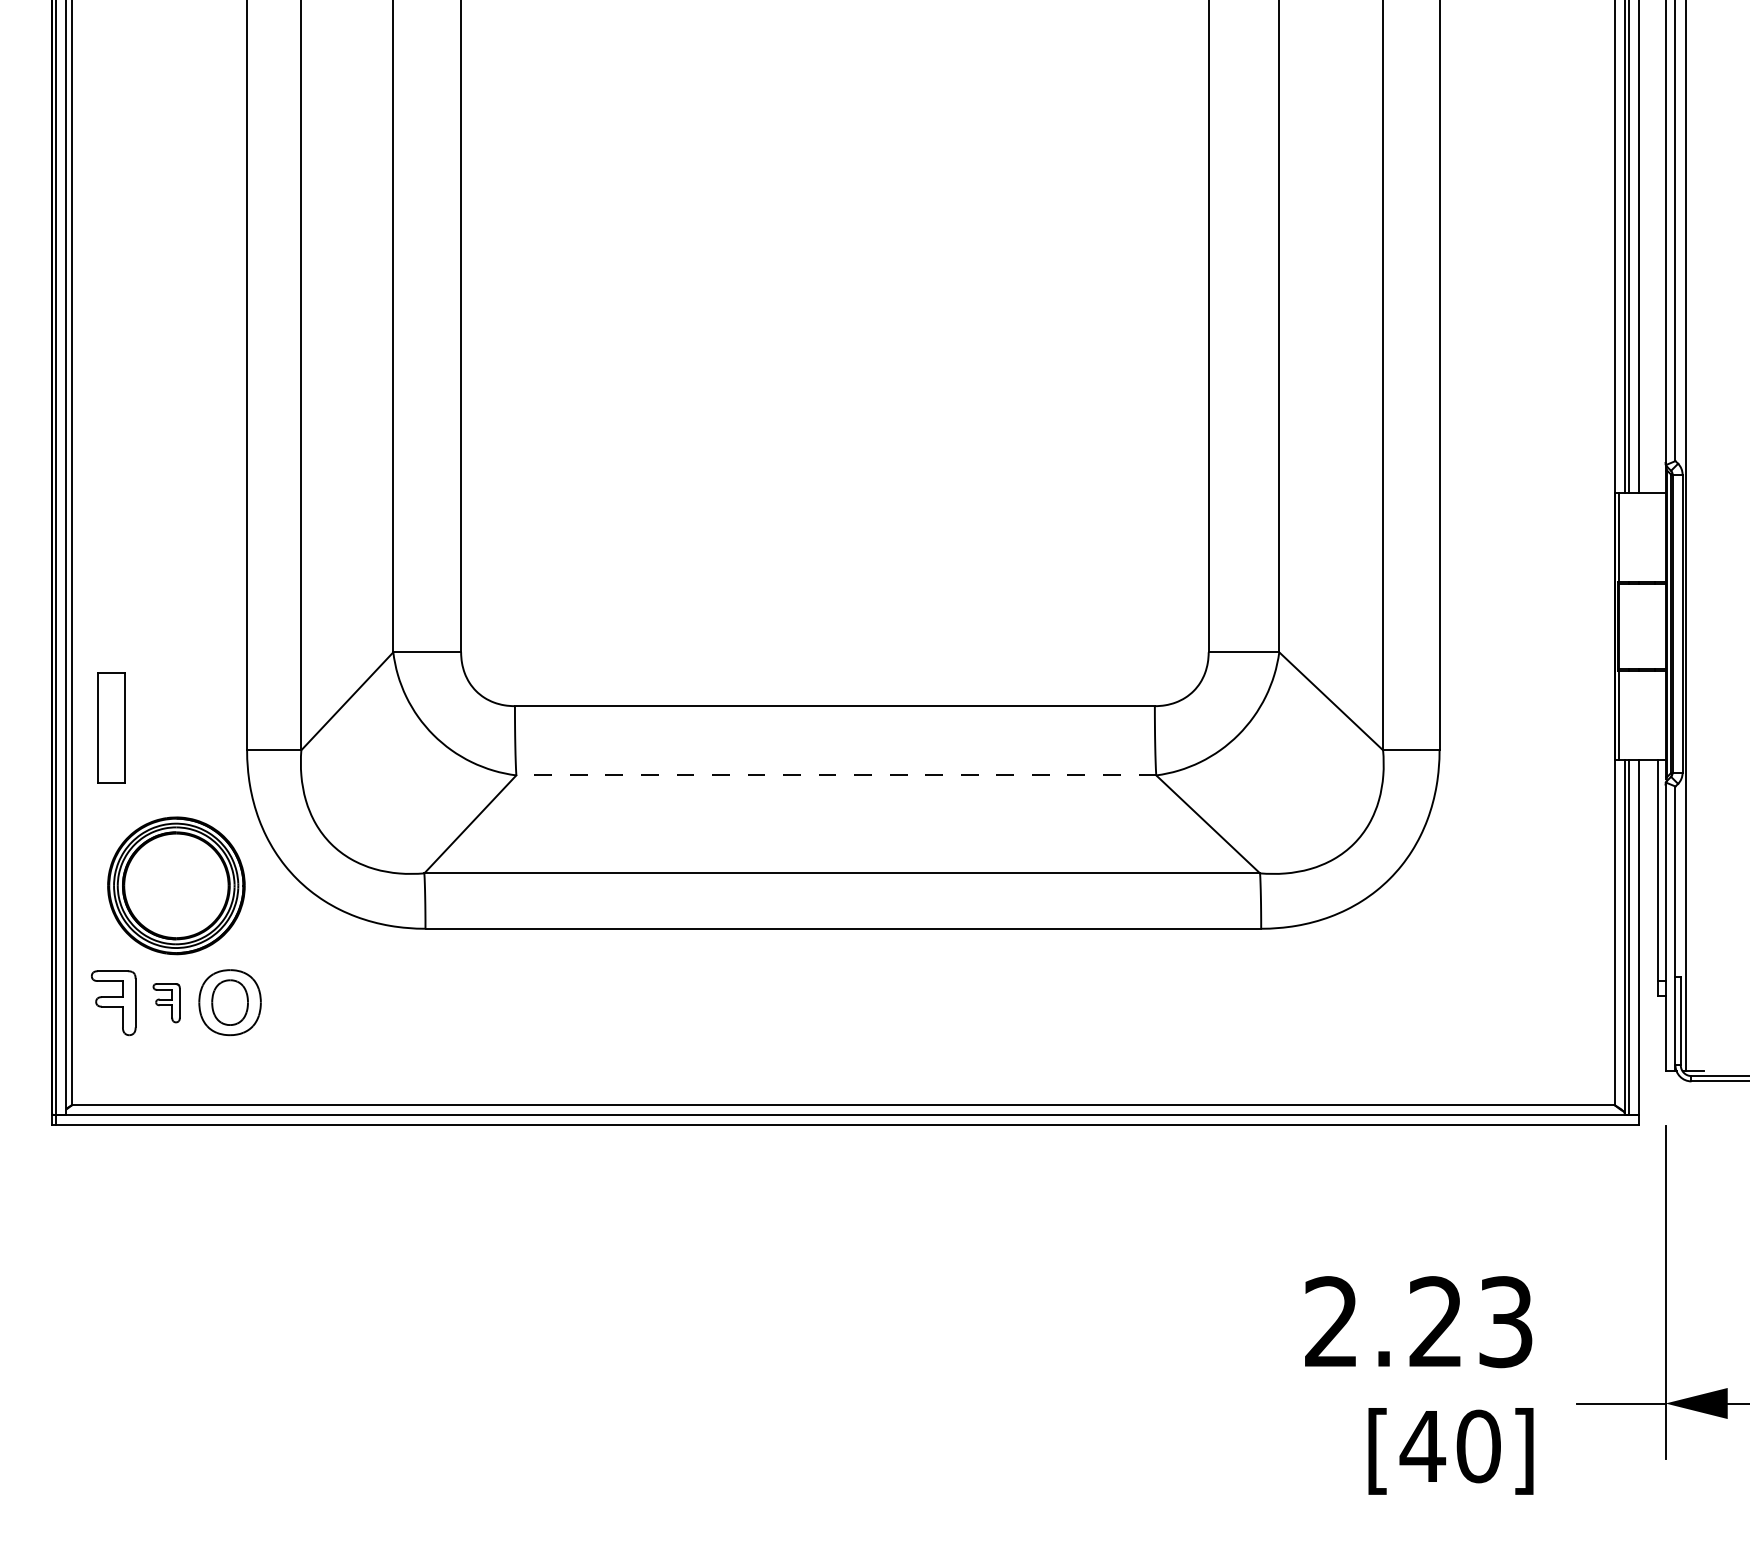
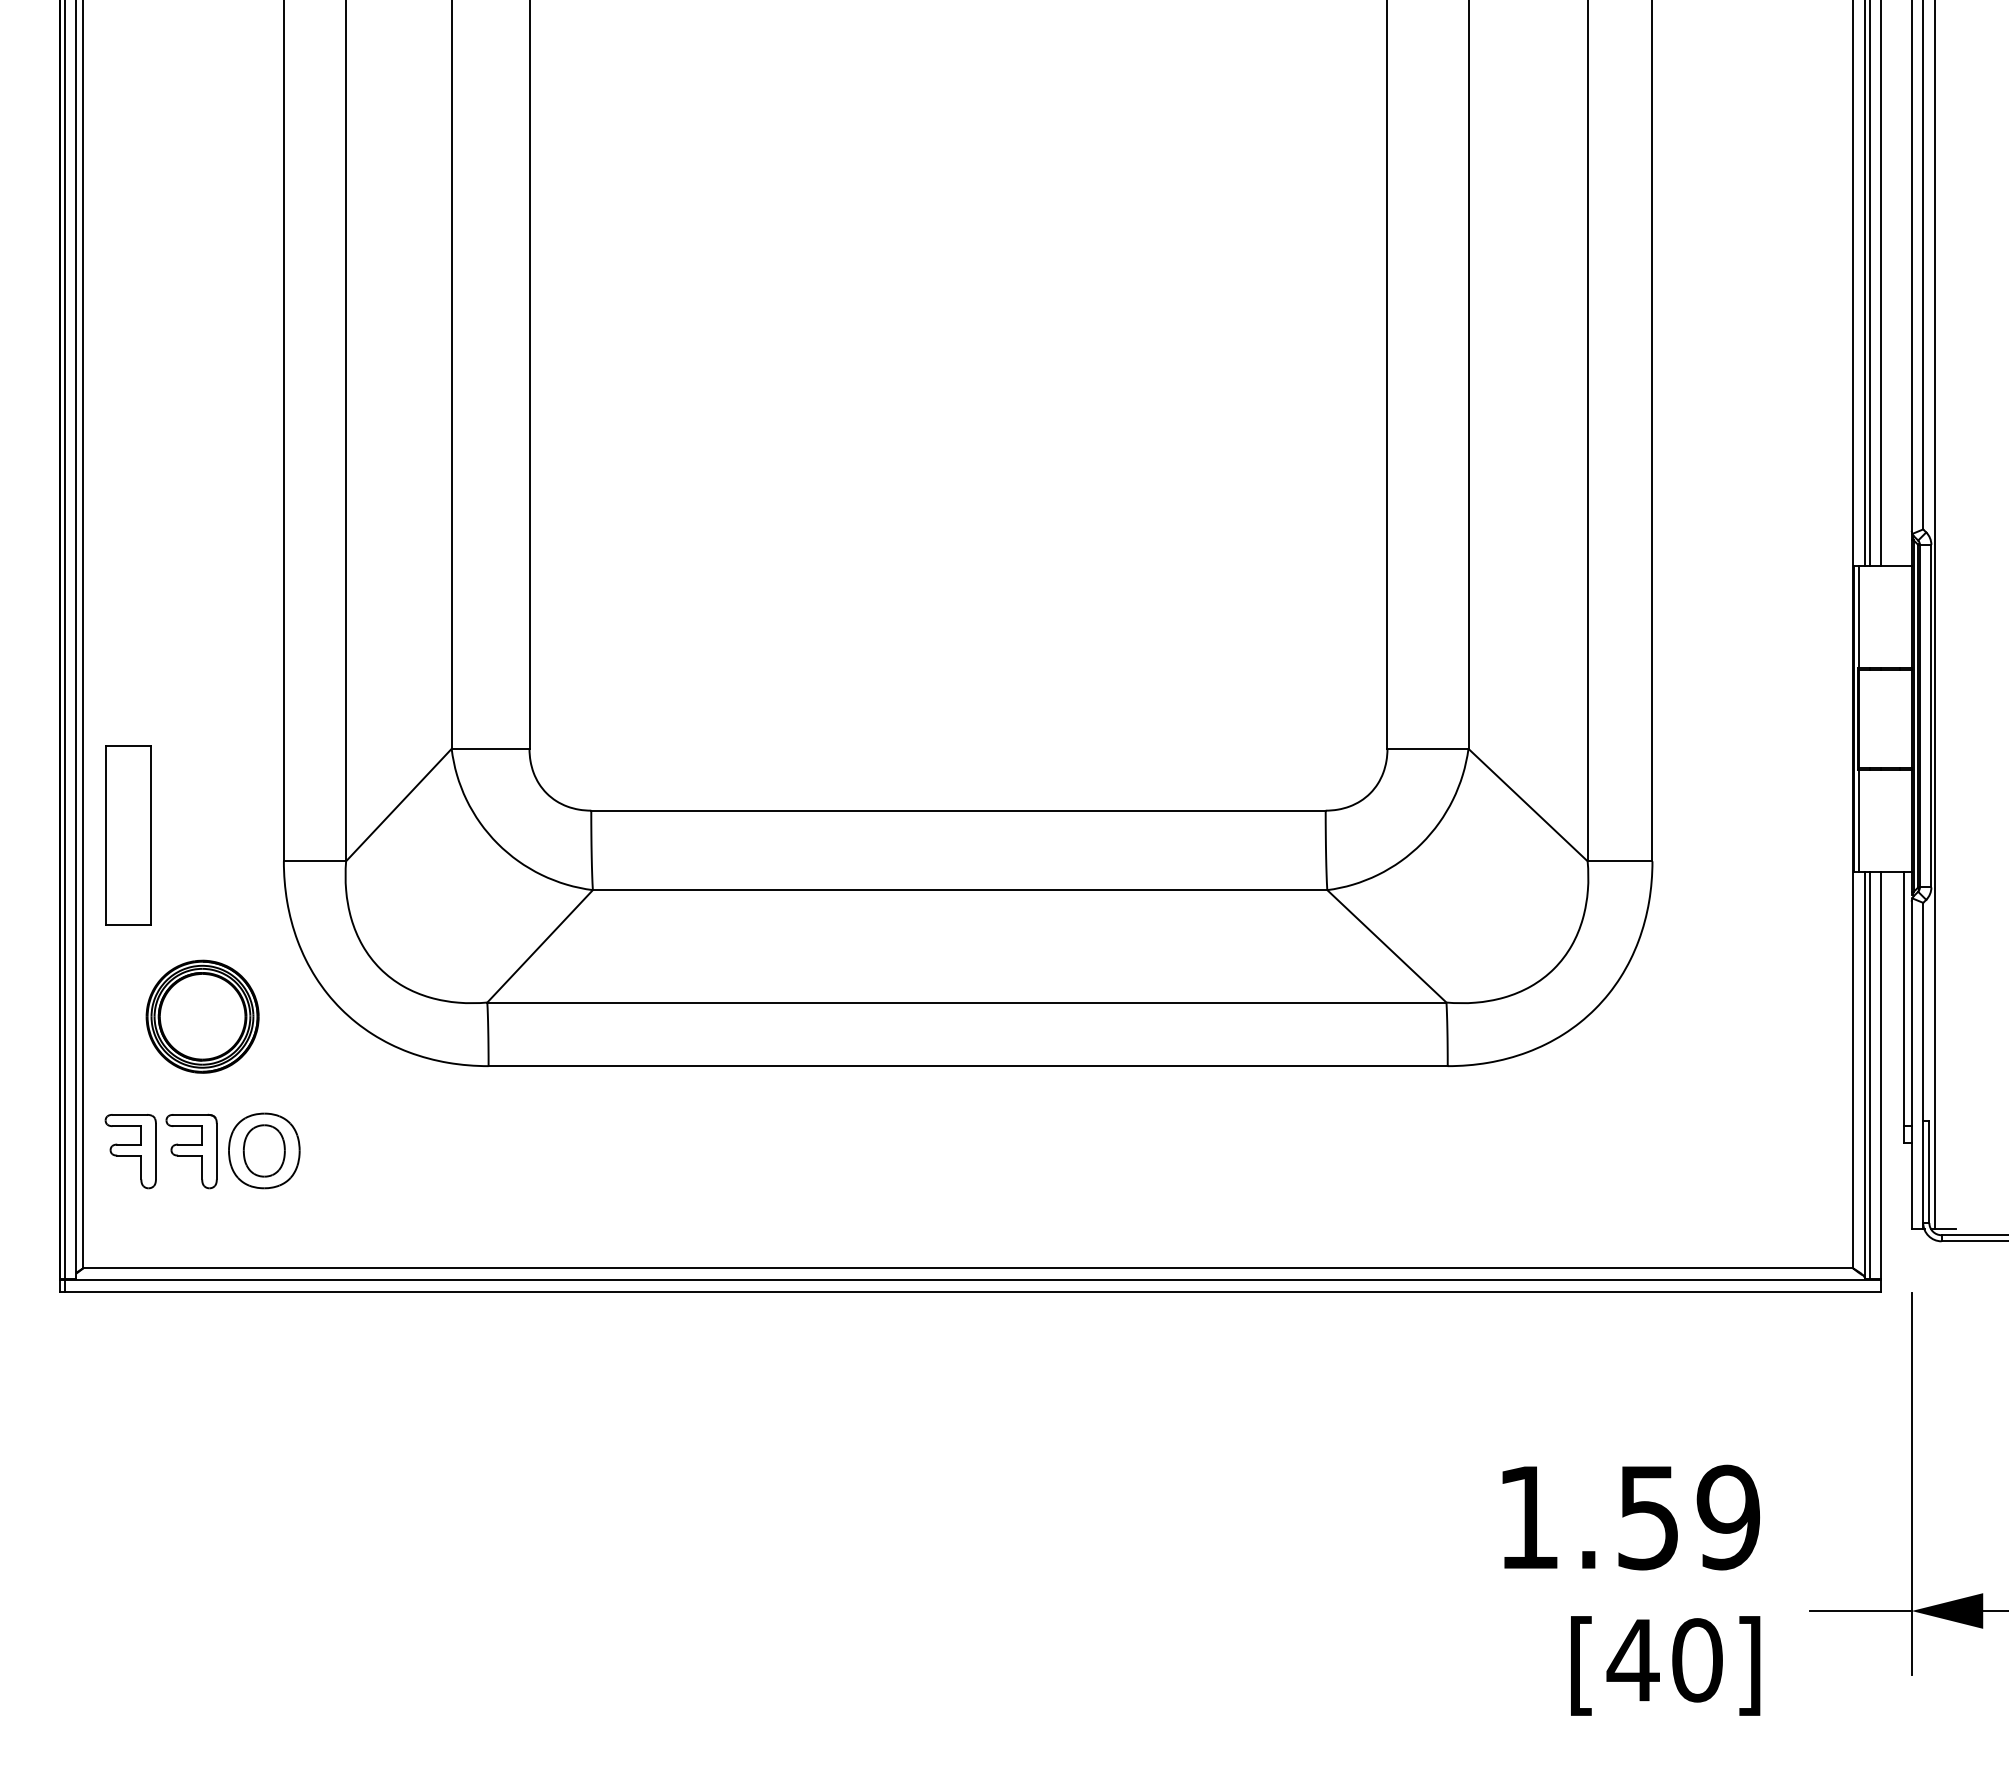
part: (111, 727) -> (128, 835), size x1.43
line: (835, 775) -> (959, 890), dashed -> solid
part: (176, 885) -> (202, 1016), size x0.71
part: (166, 1003) -> (191, 1151), size x1.67
text: (1419, 1322) -> (1629, 1517), 2.23 -> 1.59

